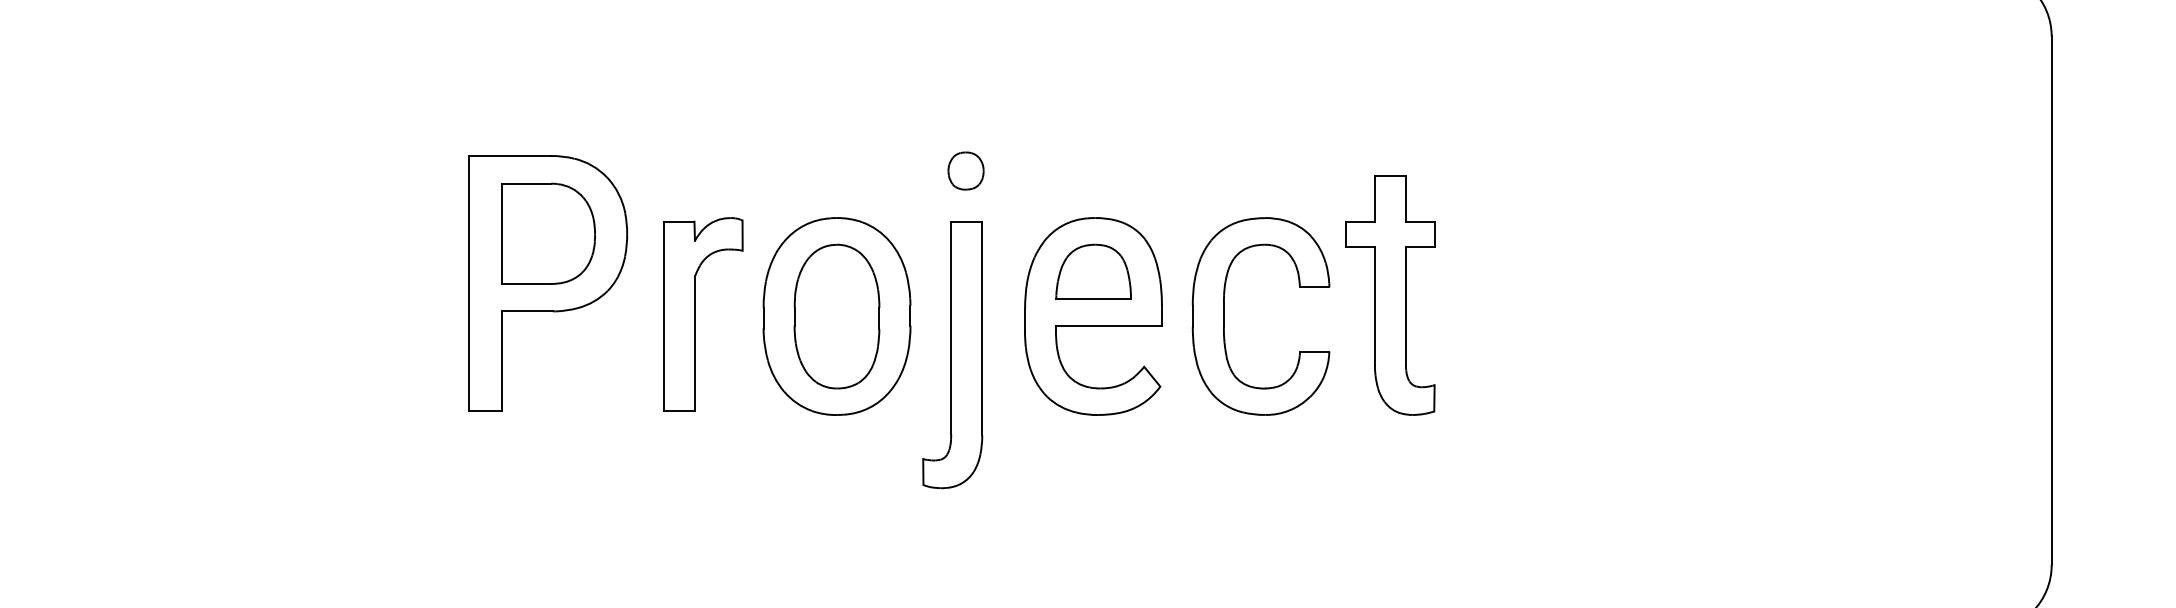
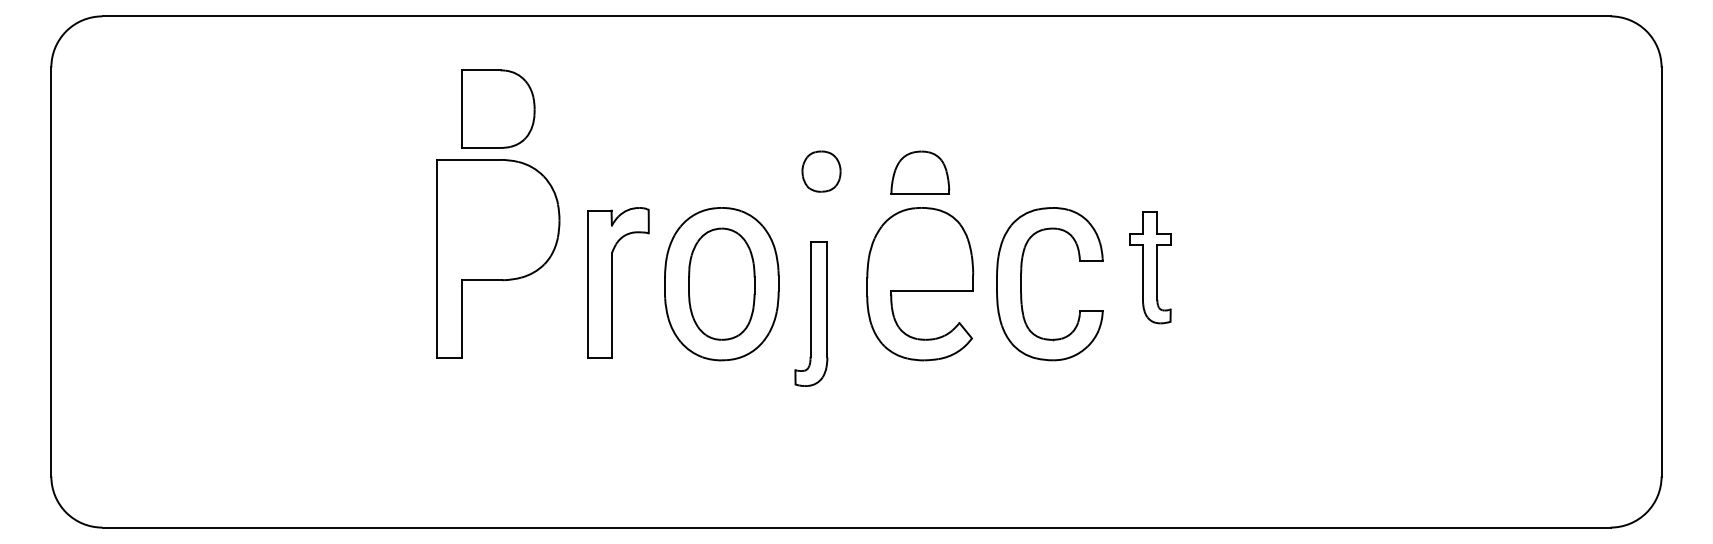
part: (965, 170) -> (821, 171), size x1.4
part: (548, 232) -> (498, 108), moved
part: (1093, 271) -> (920, 172), moved
part: (1391, 295) -> (1150, 267), size x0.6
part: (952, 354) -> (811, 313), size x0.7

